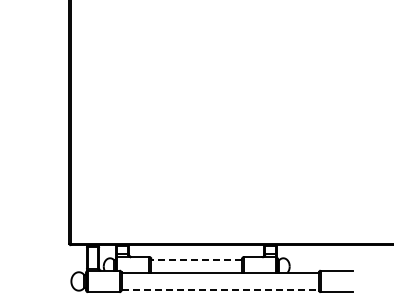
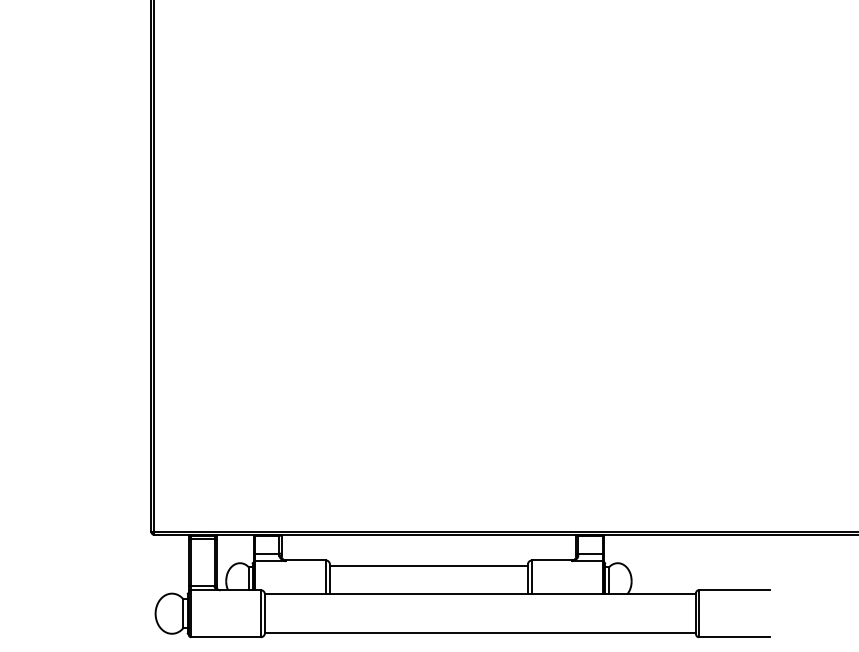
line: (196, 259) -> (428, 565), dashed -> solid
line: (220, 290) -> (480, 633), dashed -> solid

